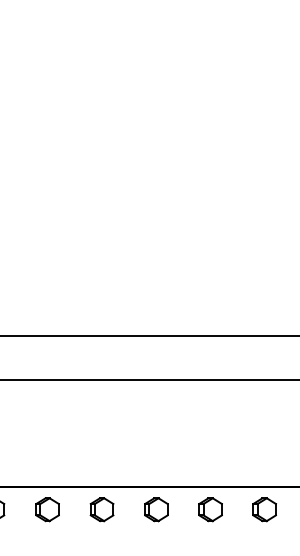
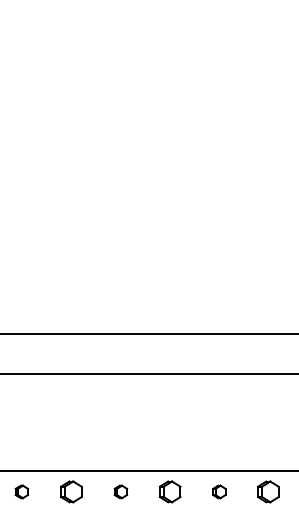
part: (47, 509) -> (21, 491), size x0.6
part: (156, 509) -> (120, 491), size x0.6
part: (264, 509) -> (219, 491), size x0.6

